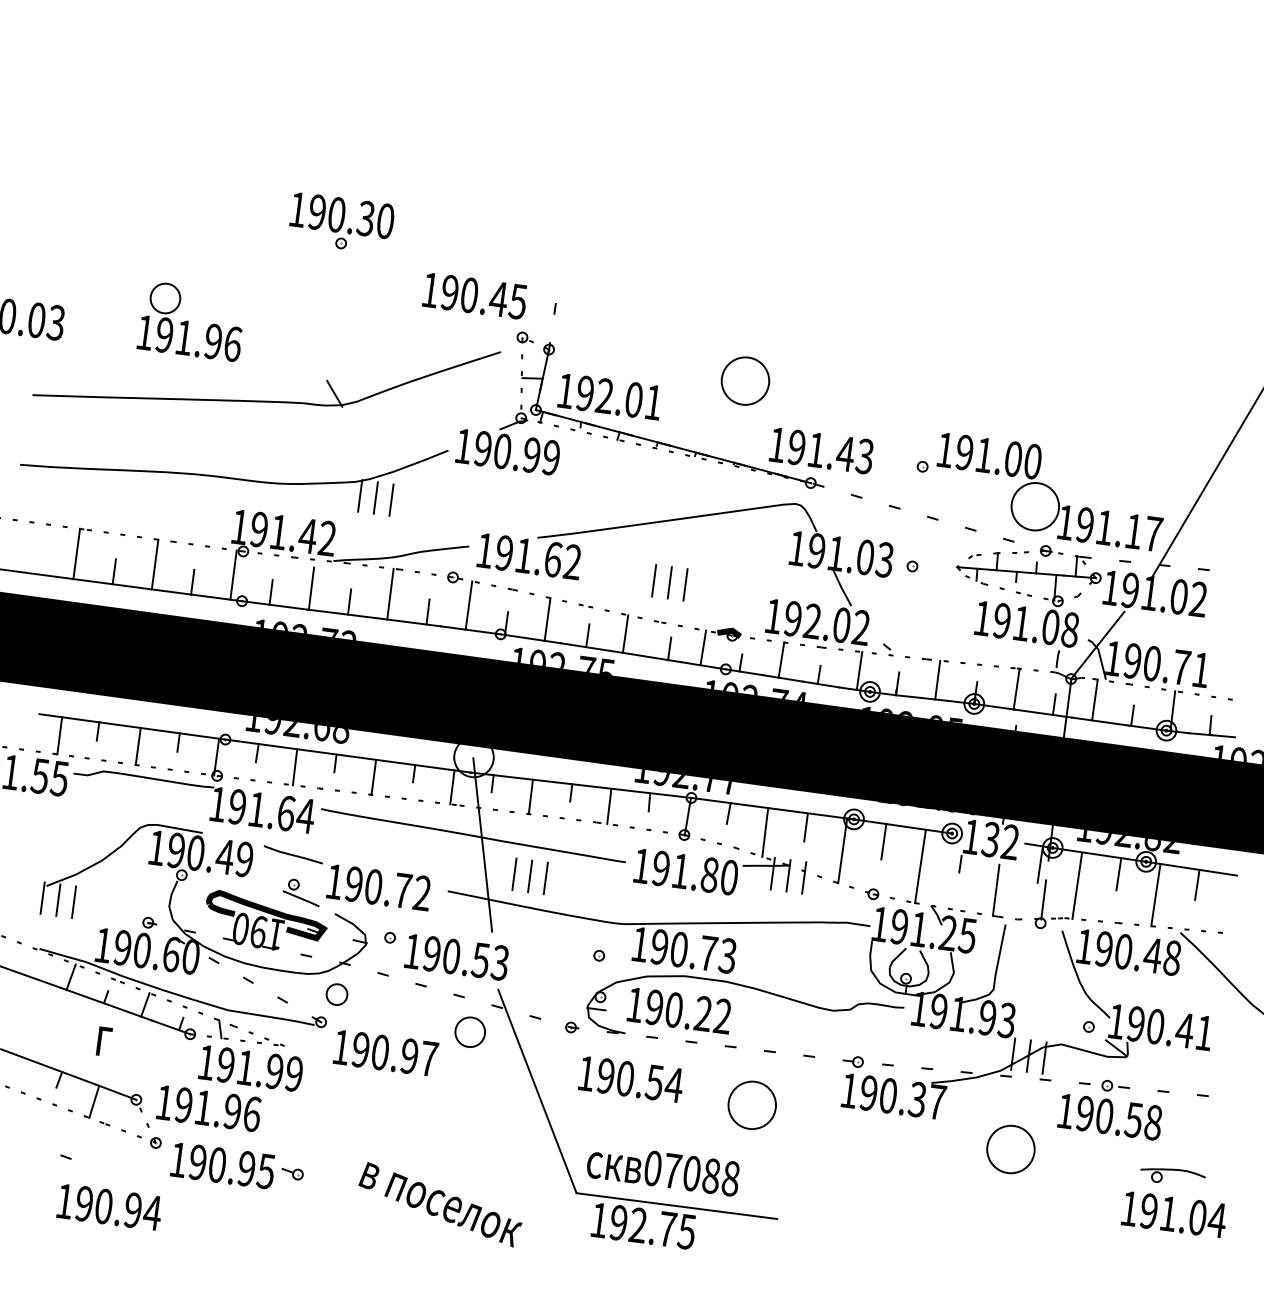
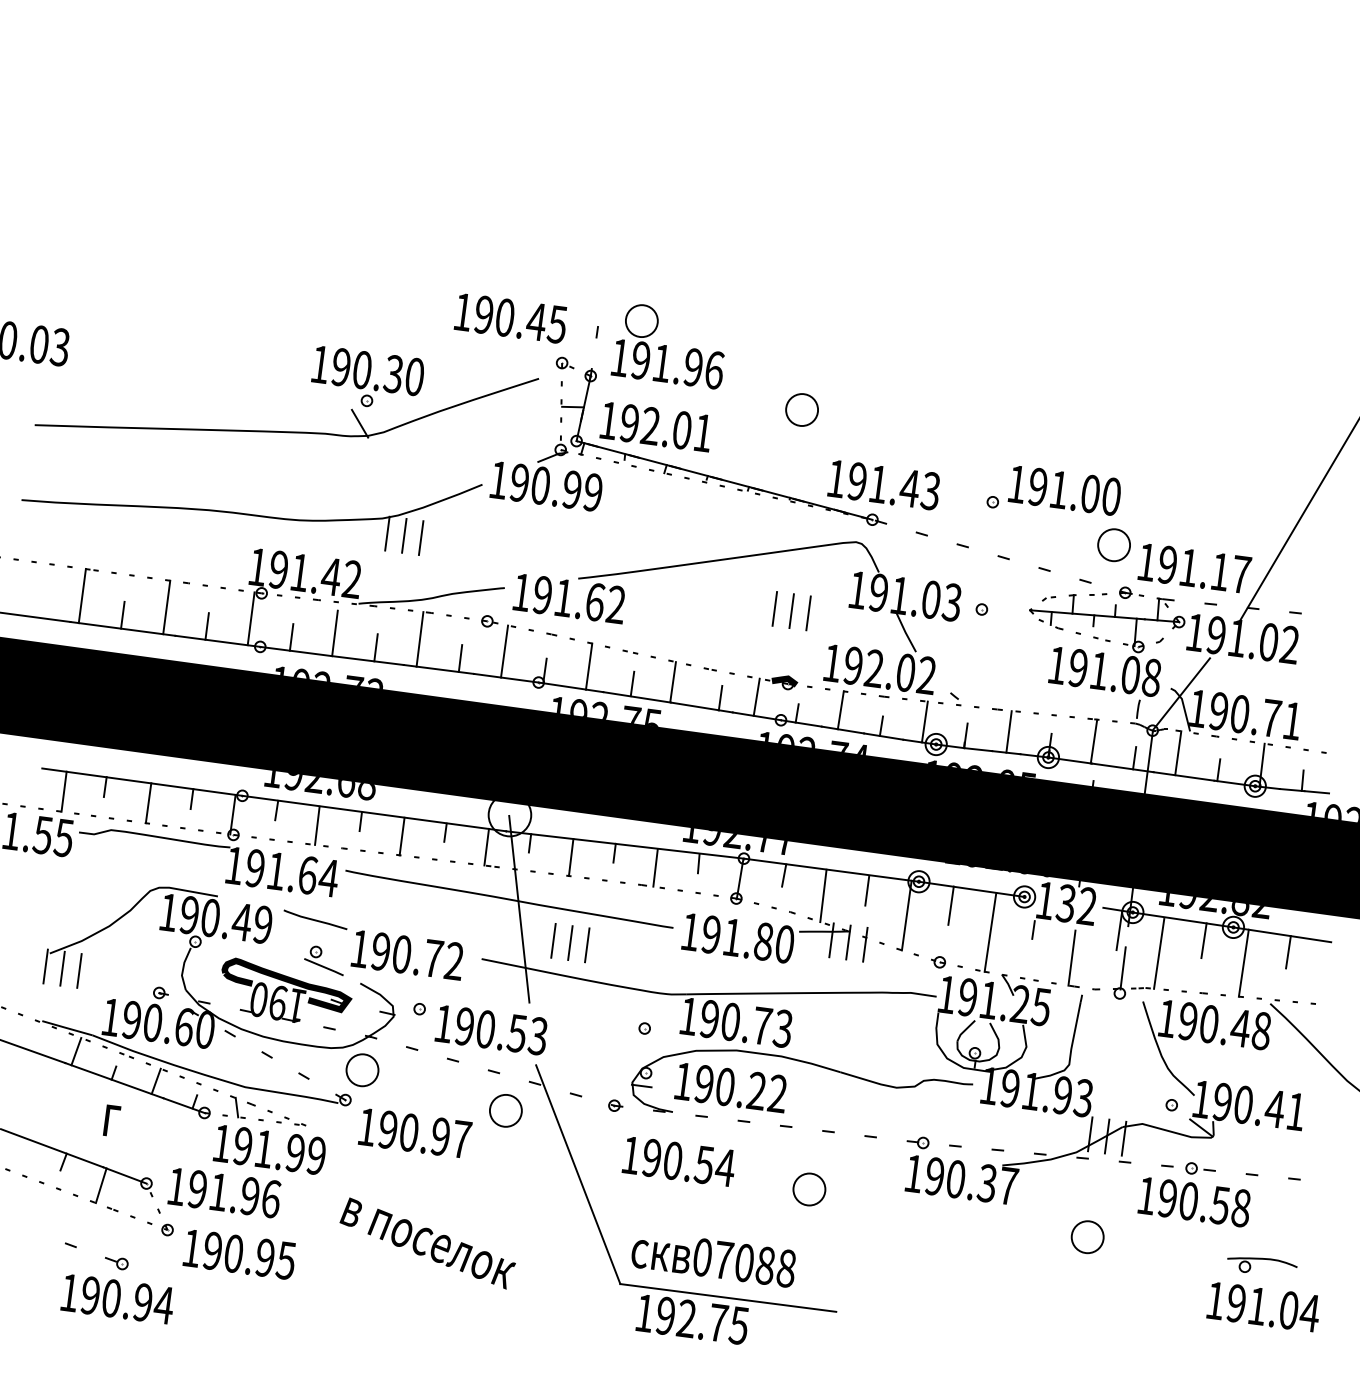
part: (341, 220) -> (367, 376), moved
part: (189, 322) -> (667, 346), moved
circle: (744, 380) -> (801, 409), size x0.62
circle: (1035, 506) -> (1114, 545), size x0.62
part: (669, 583) -> (791, 611), moved
circle: (337, 994) -> (362, 1070), size x1.43
circle: (752, 1105) -> (809, 1189), size x0.62
circle: (1010, 1149) -> (1087, 1237), size x0.62
part: (292, 1174) -> (116, 1263), moved
text: (440, 1204) -> (427, 1243), moved

